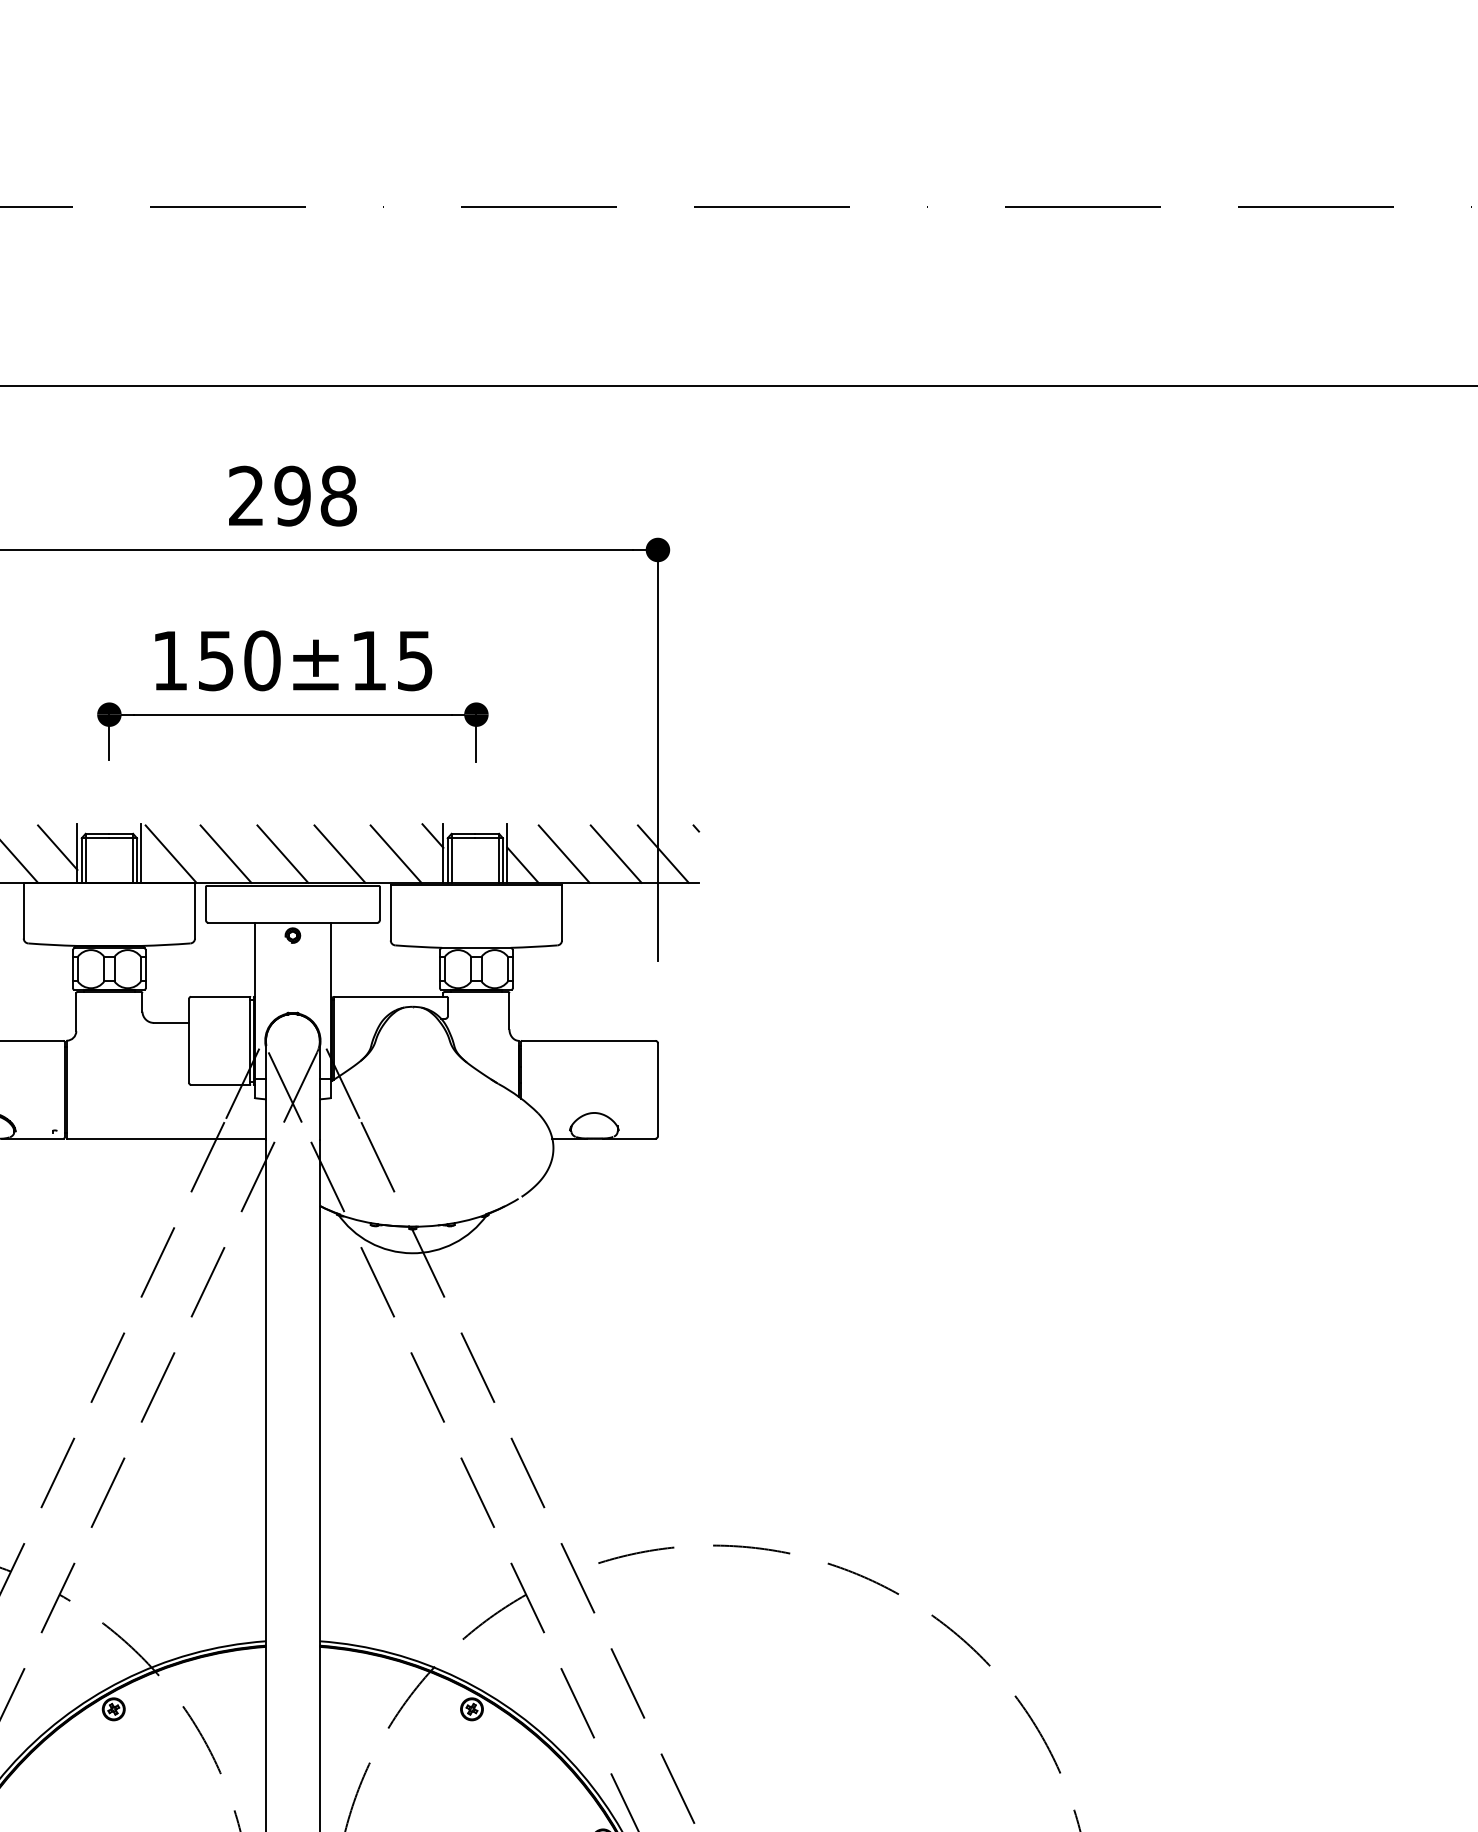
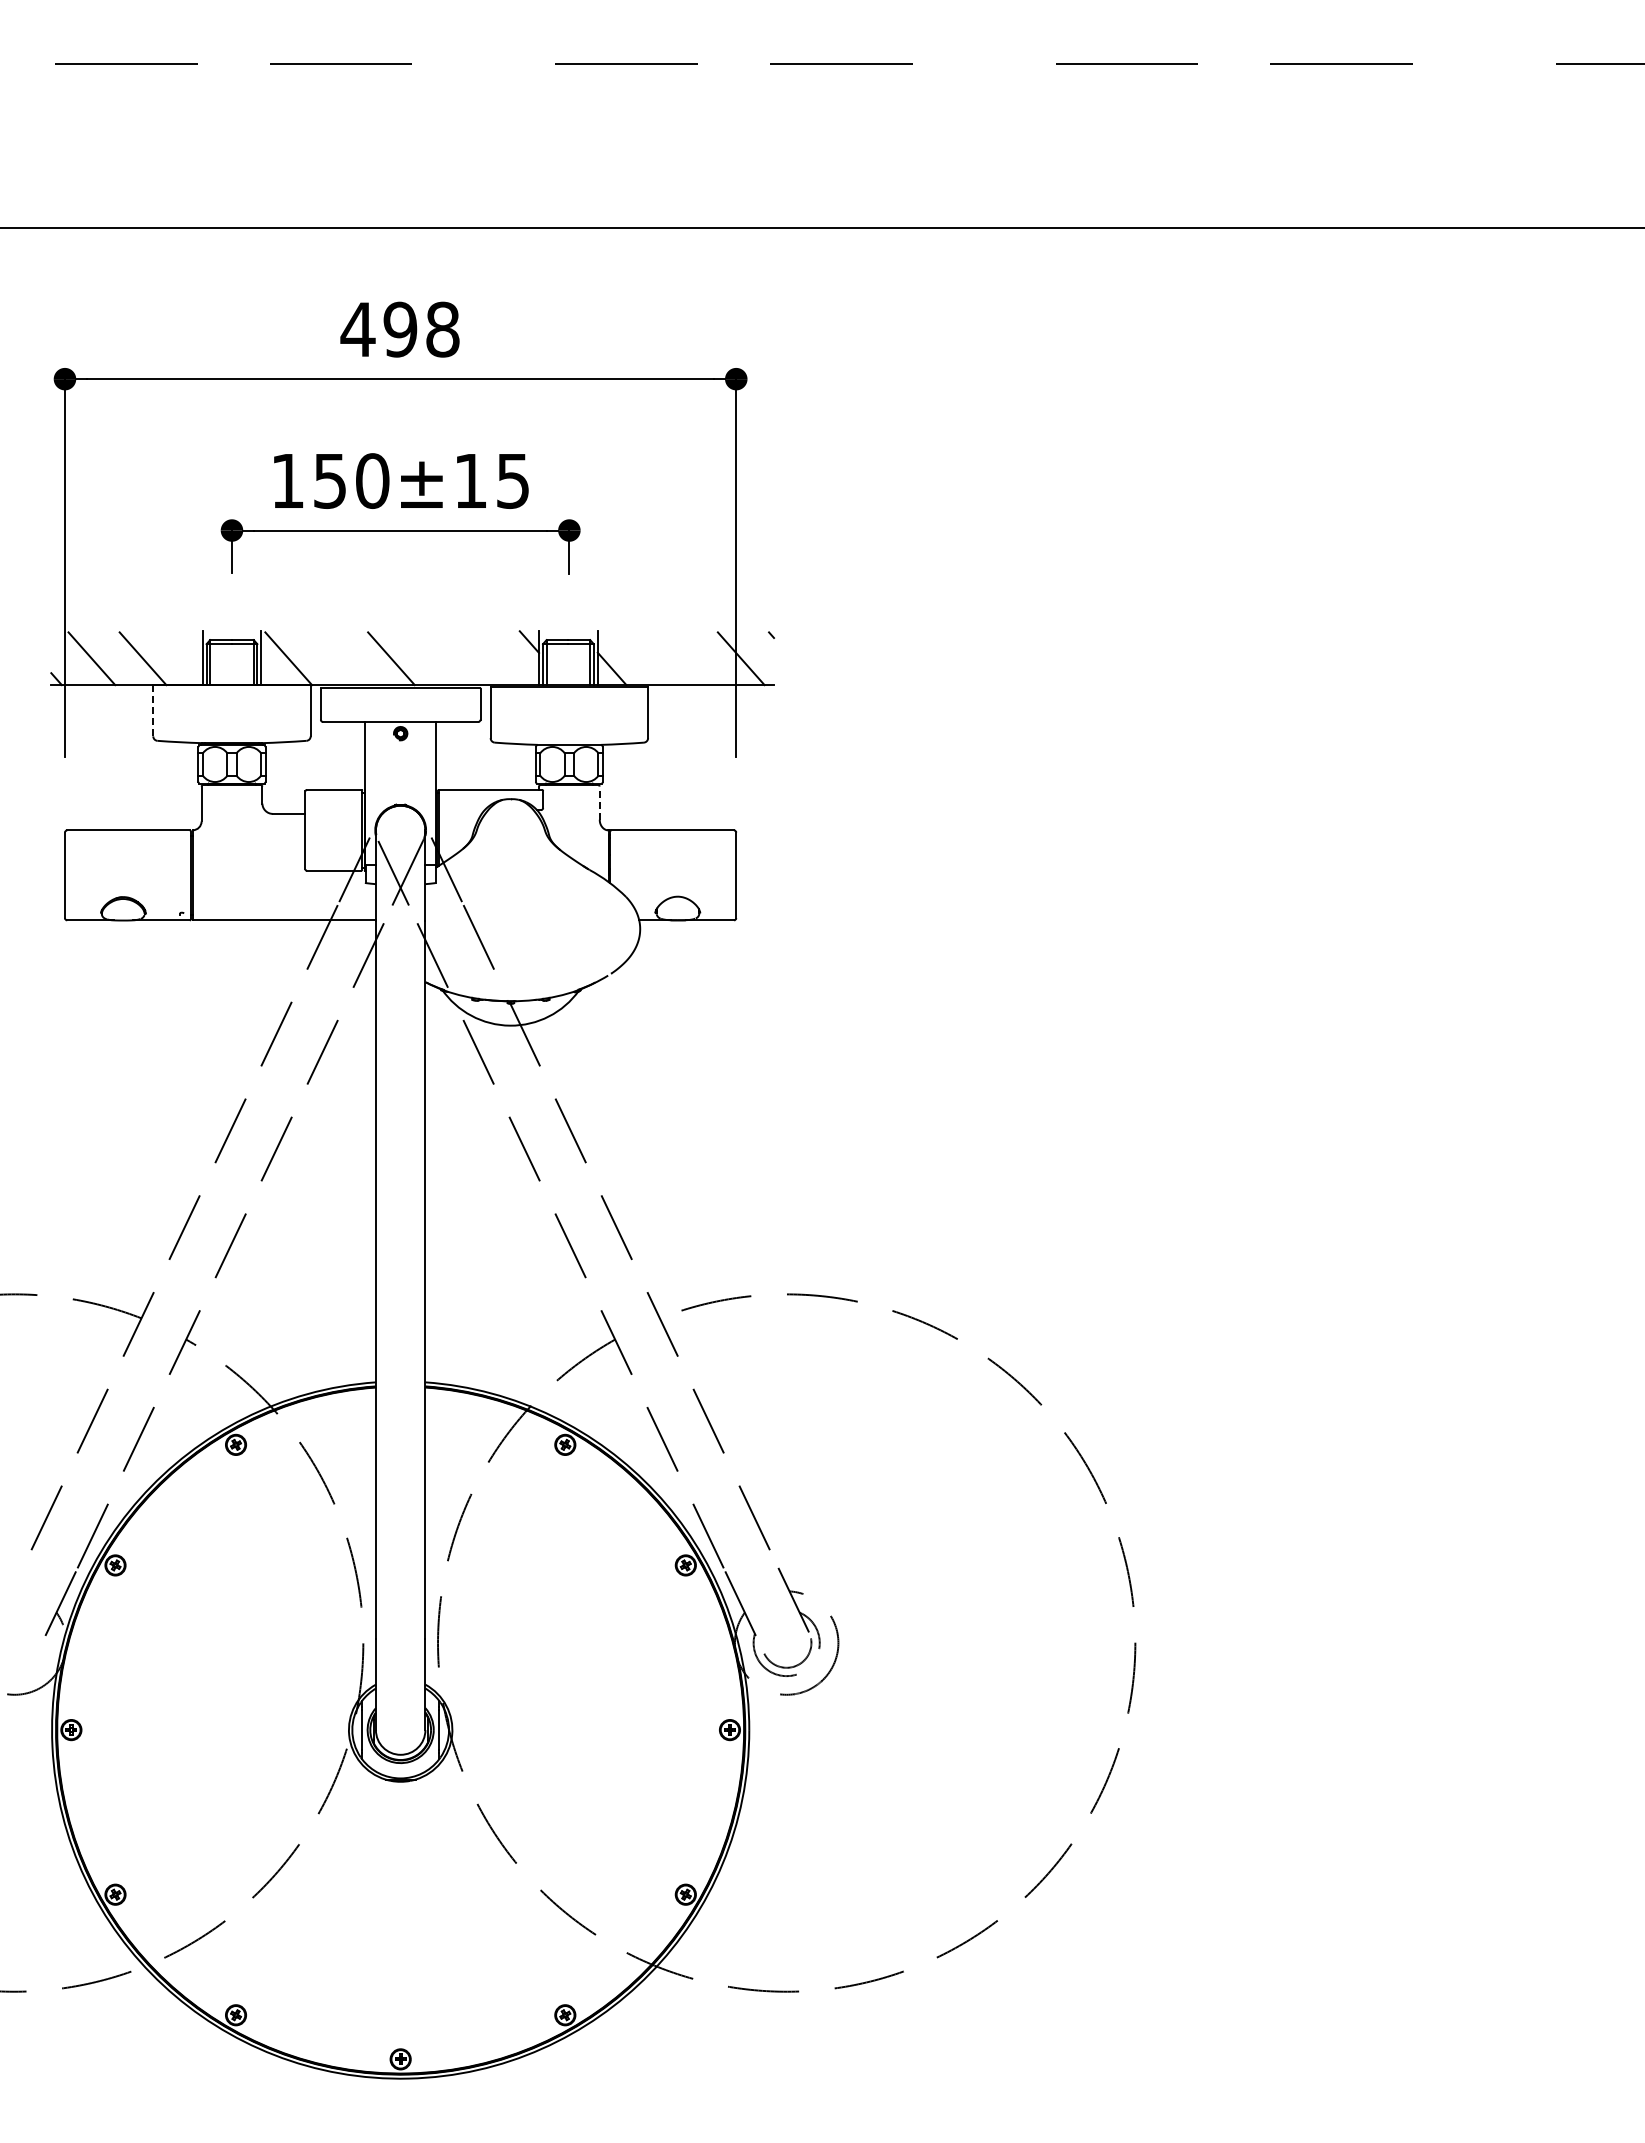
text: (245, 494) -> (357, 328), 298 -> 498
line: (57, 847) -> (184, 652), removed
line: (225, 853) -> (338, 658), removed
line: (339, 853) -> (443, 658), removed
line: (396, 853) -> (495, 658), removed
line: (563, 853) -> (649, 658), removed
line: (615, 853) -> (697, 658), removed
line: (24, 910) -> (153, 710), solid -> dashed
line: (509, 1011) -> (599, 803), solid -> dashed

